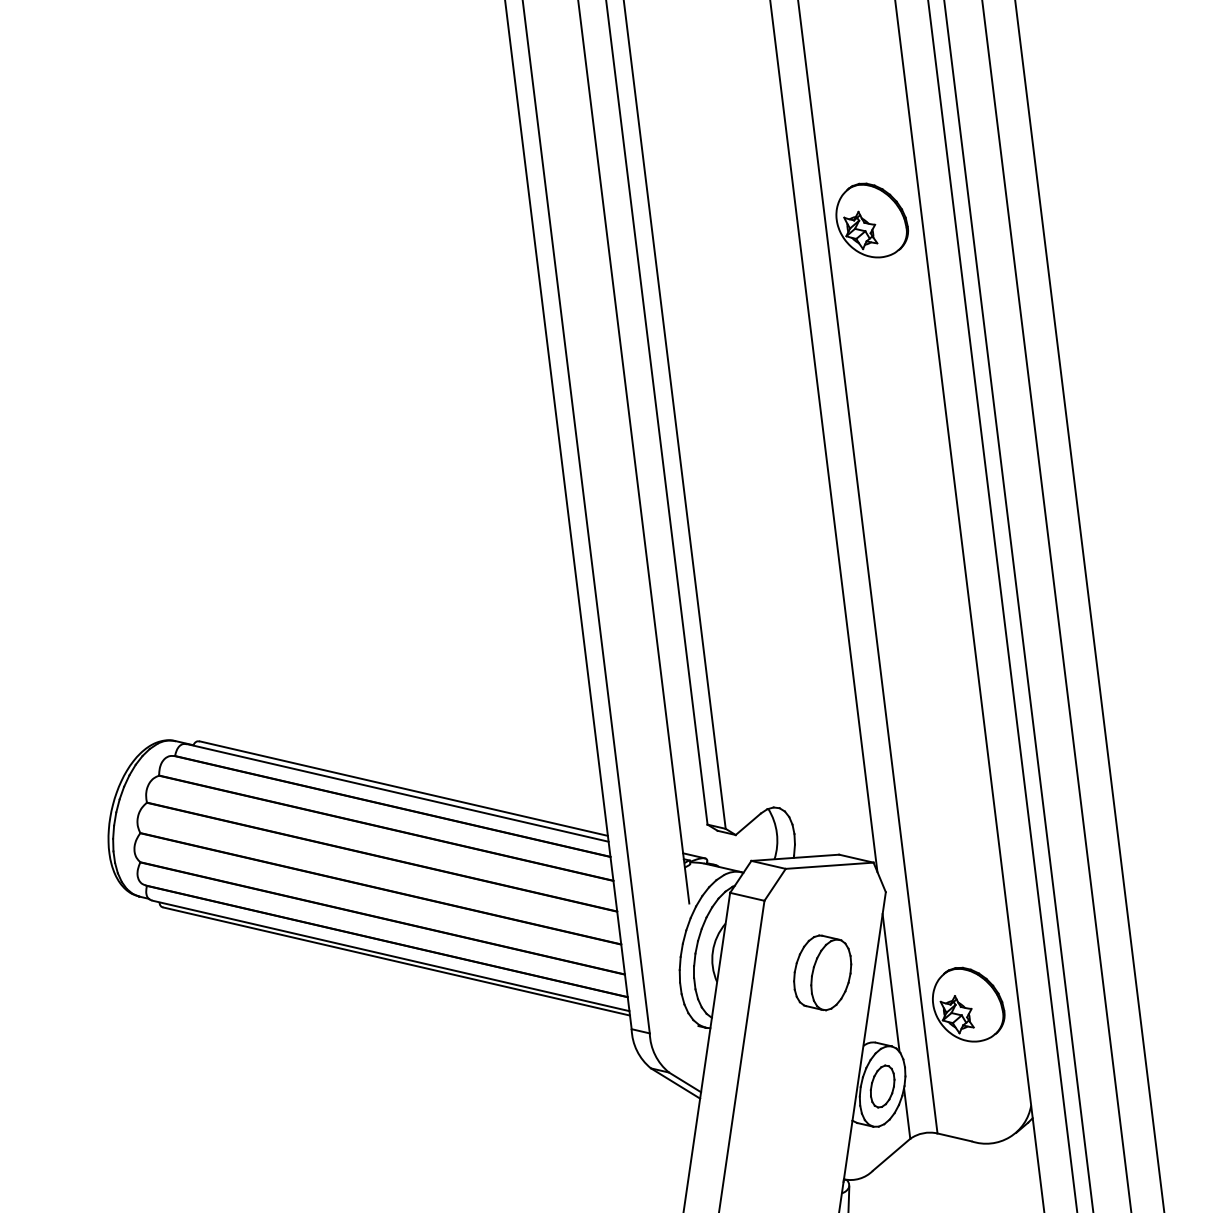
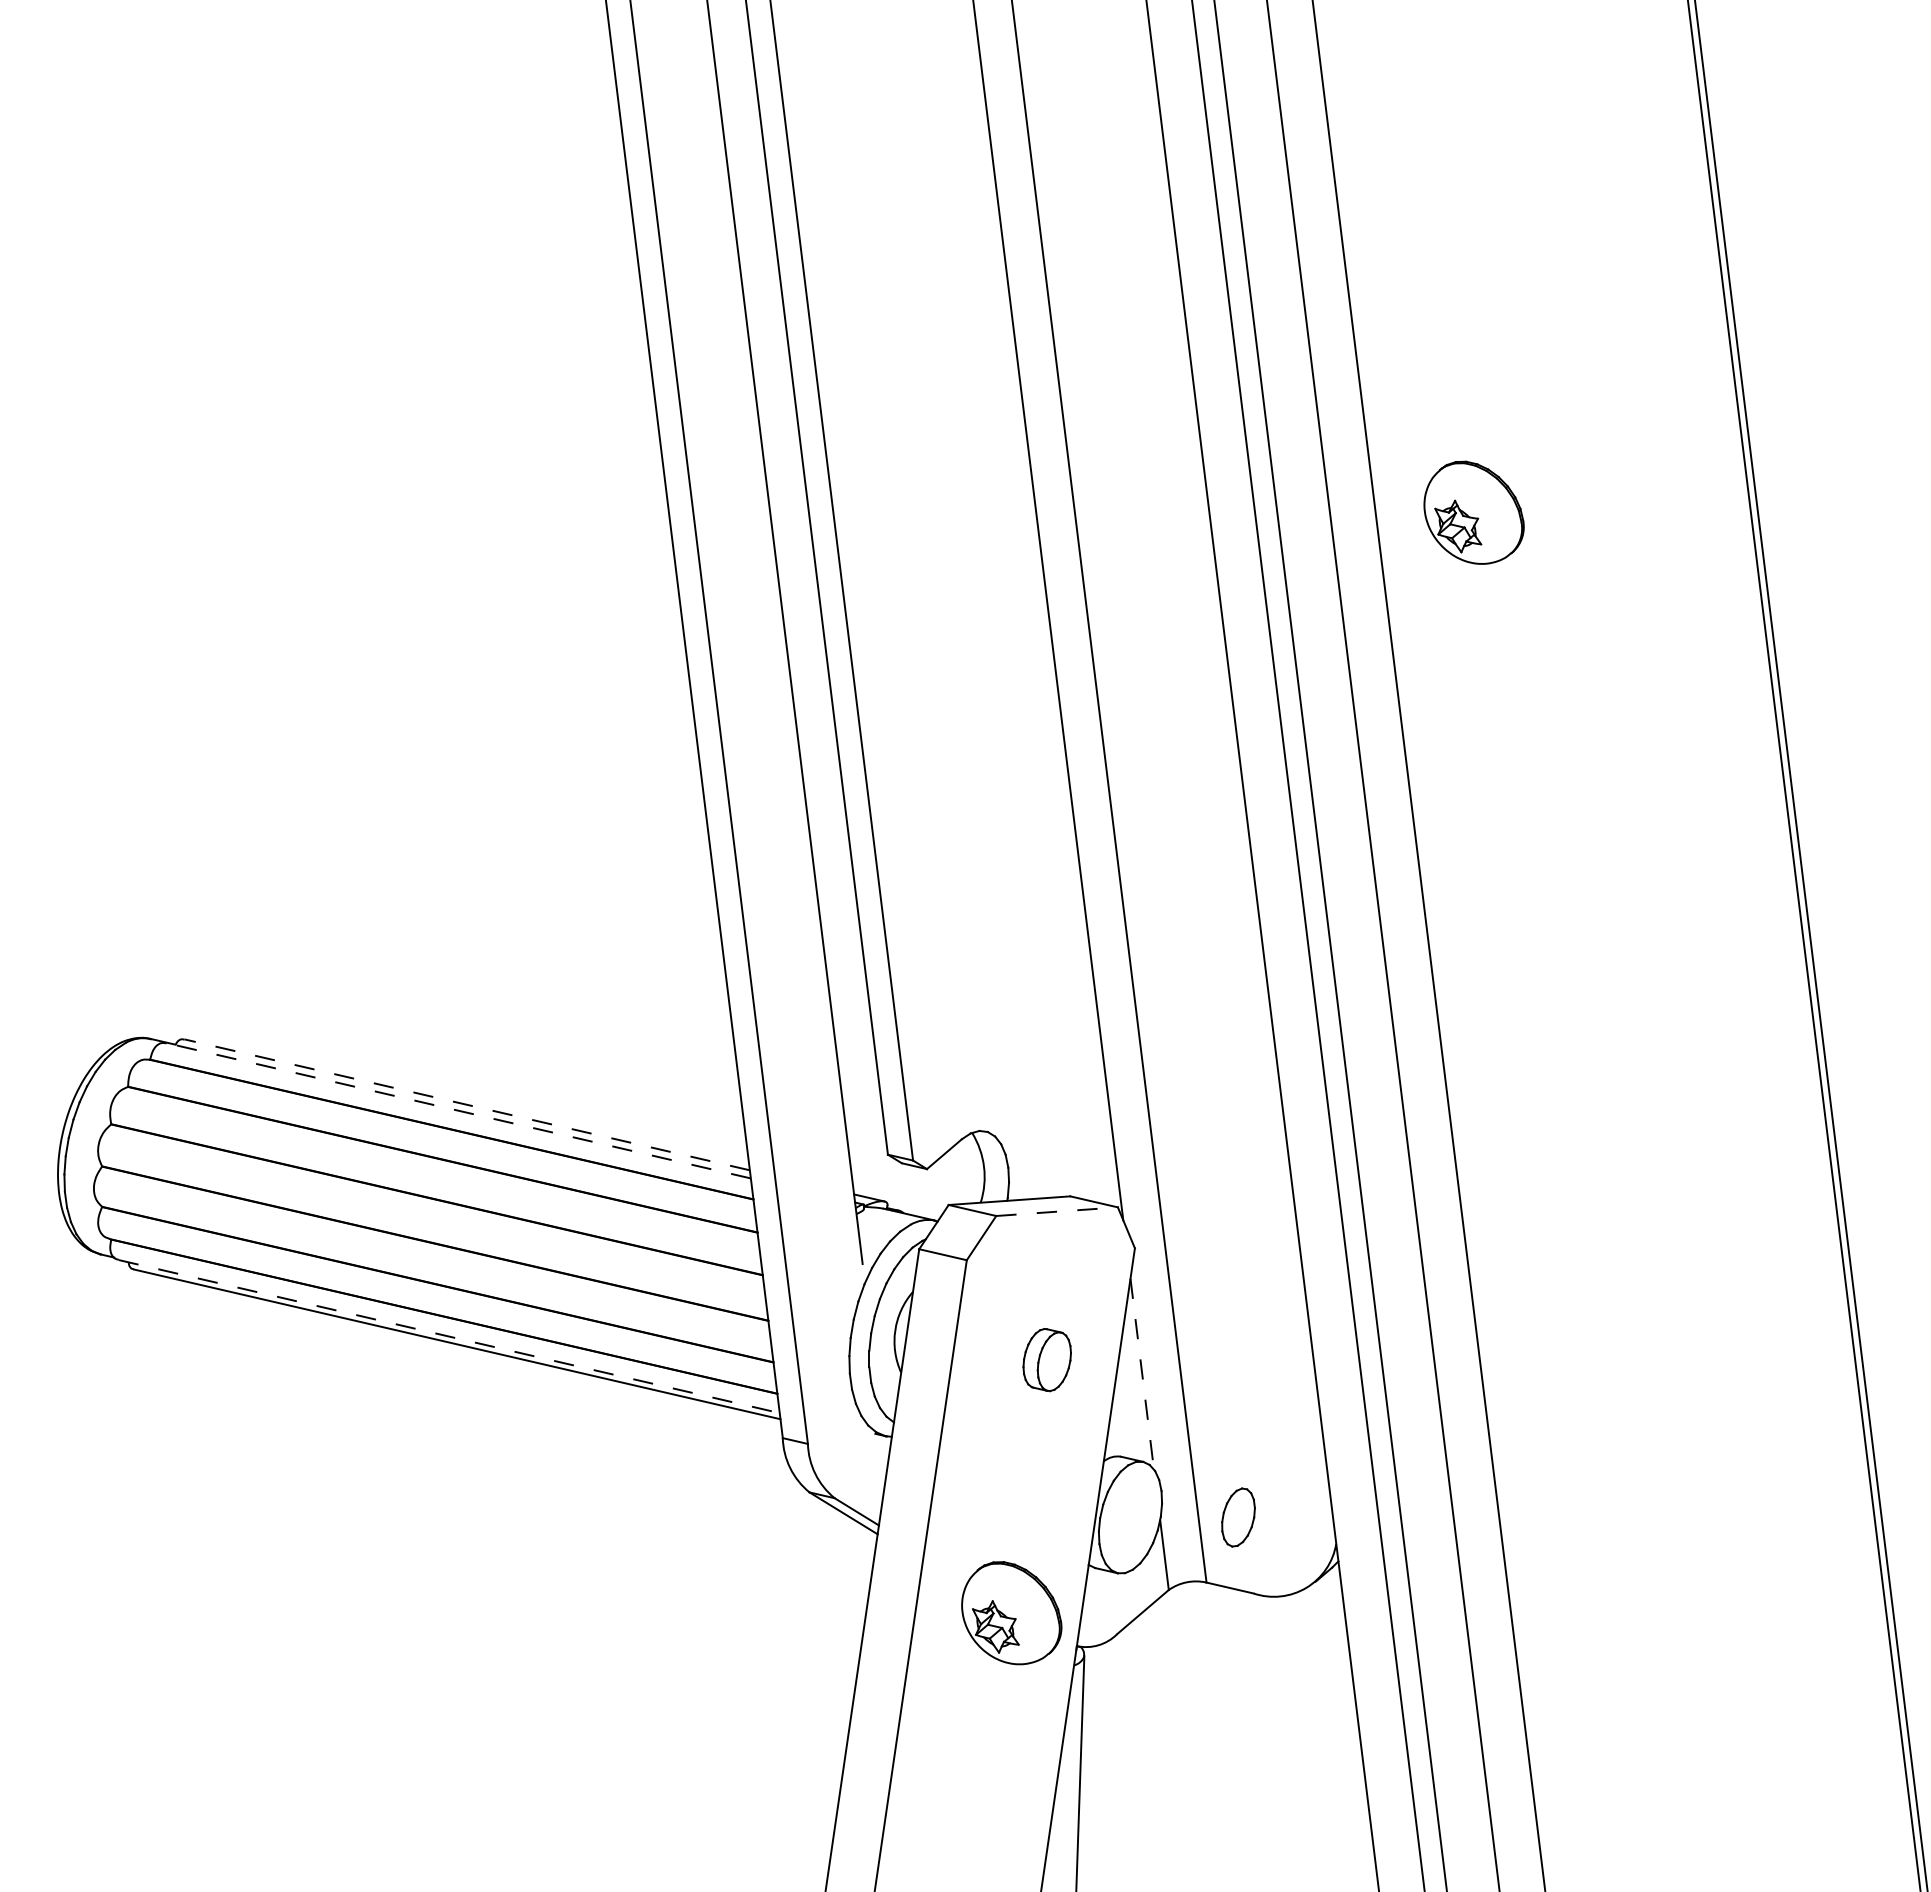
part: (871, 220) -> (1473, 512), moved
line: (403, 788) -> (466, 1104), solid -> dashed
line: (396, 792) -> (457, 1110), solid -> dashed
line: (829, 865) -> (1057, 1211), solid -> dashed
line: (391, 955) -> (449, 1336), solid -> dashed
part: (822, 972) -> (1046, 1359), size x0.6
line: (891, 983) -> (1142, 1374), solid -> dashed
part: (968, 1004) -> (1011, 1613), moved
part: (882, 1086) -> (1238, 1517), moved

